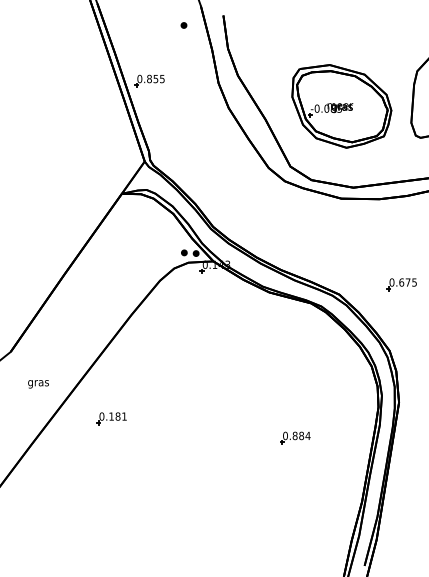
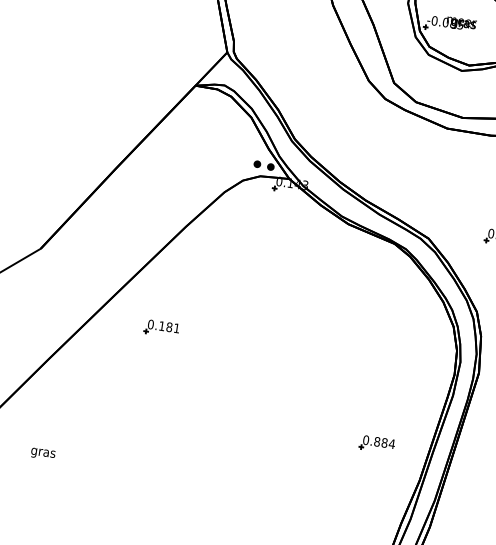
text: (38, 384) -> (43, 454), moved
part: (111, 418) -> (161, 328), moved
part: (295, 437) -> (377, 443), moved

